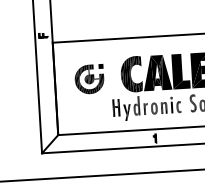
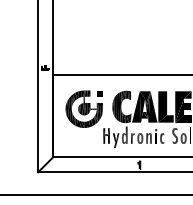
part: (88, 78) -> (83, 108), size x1.43

